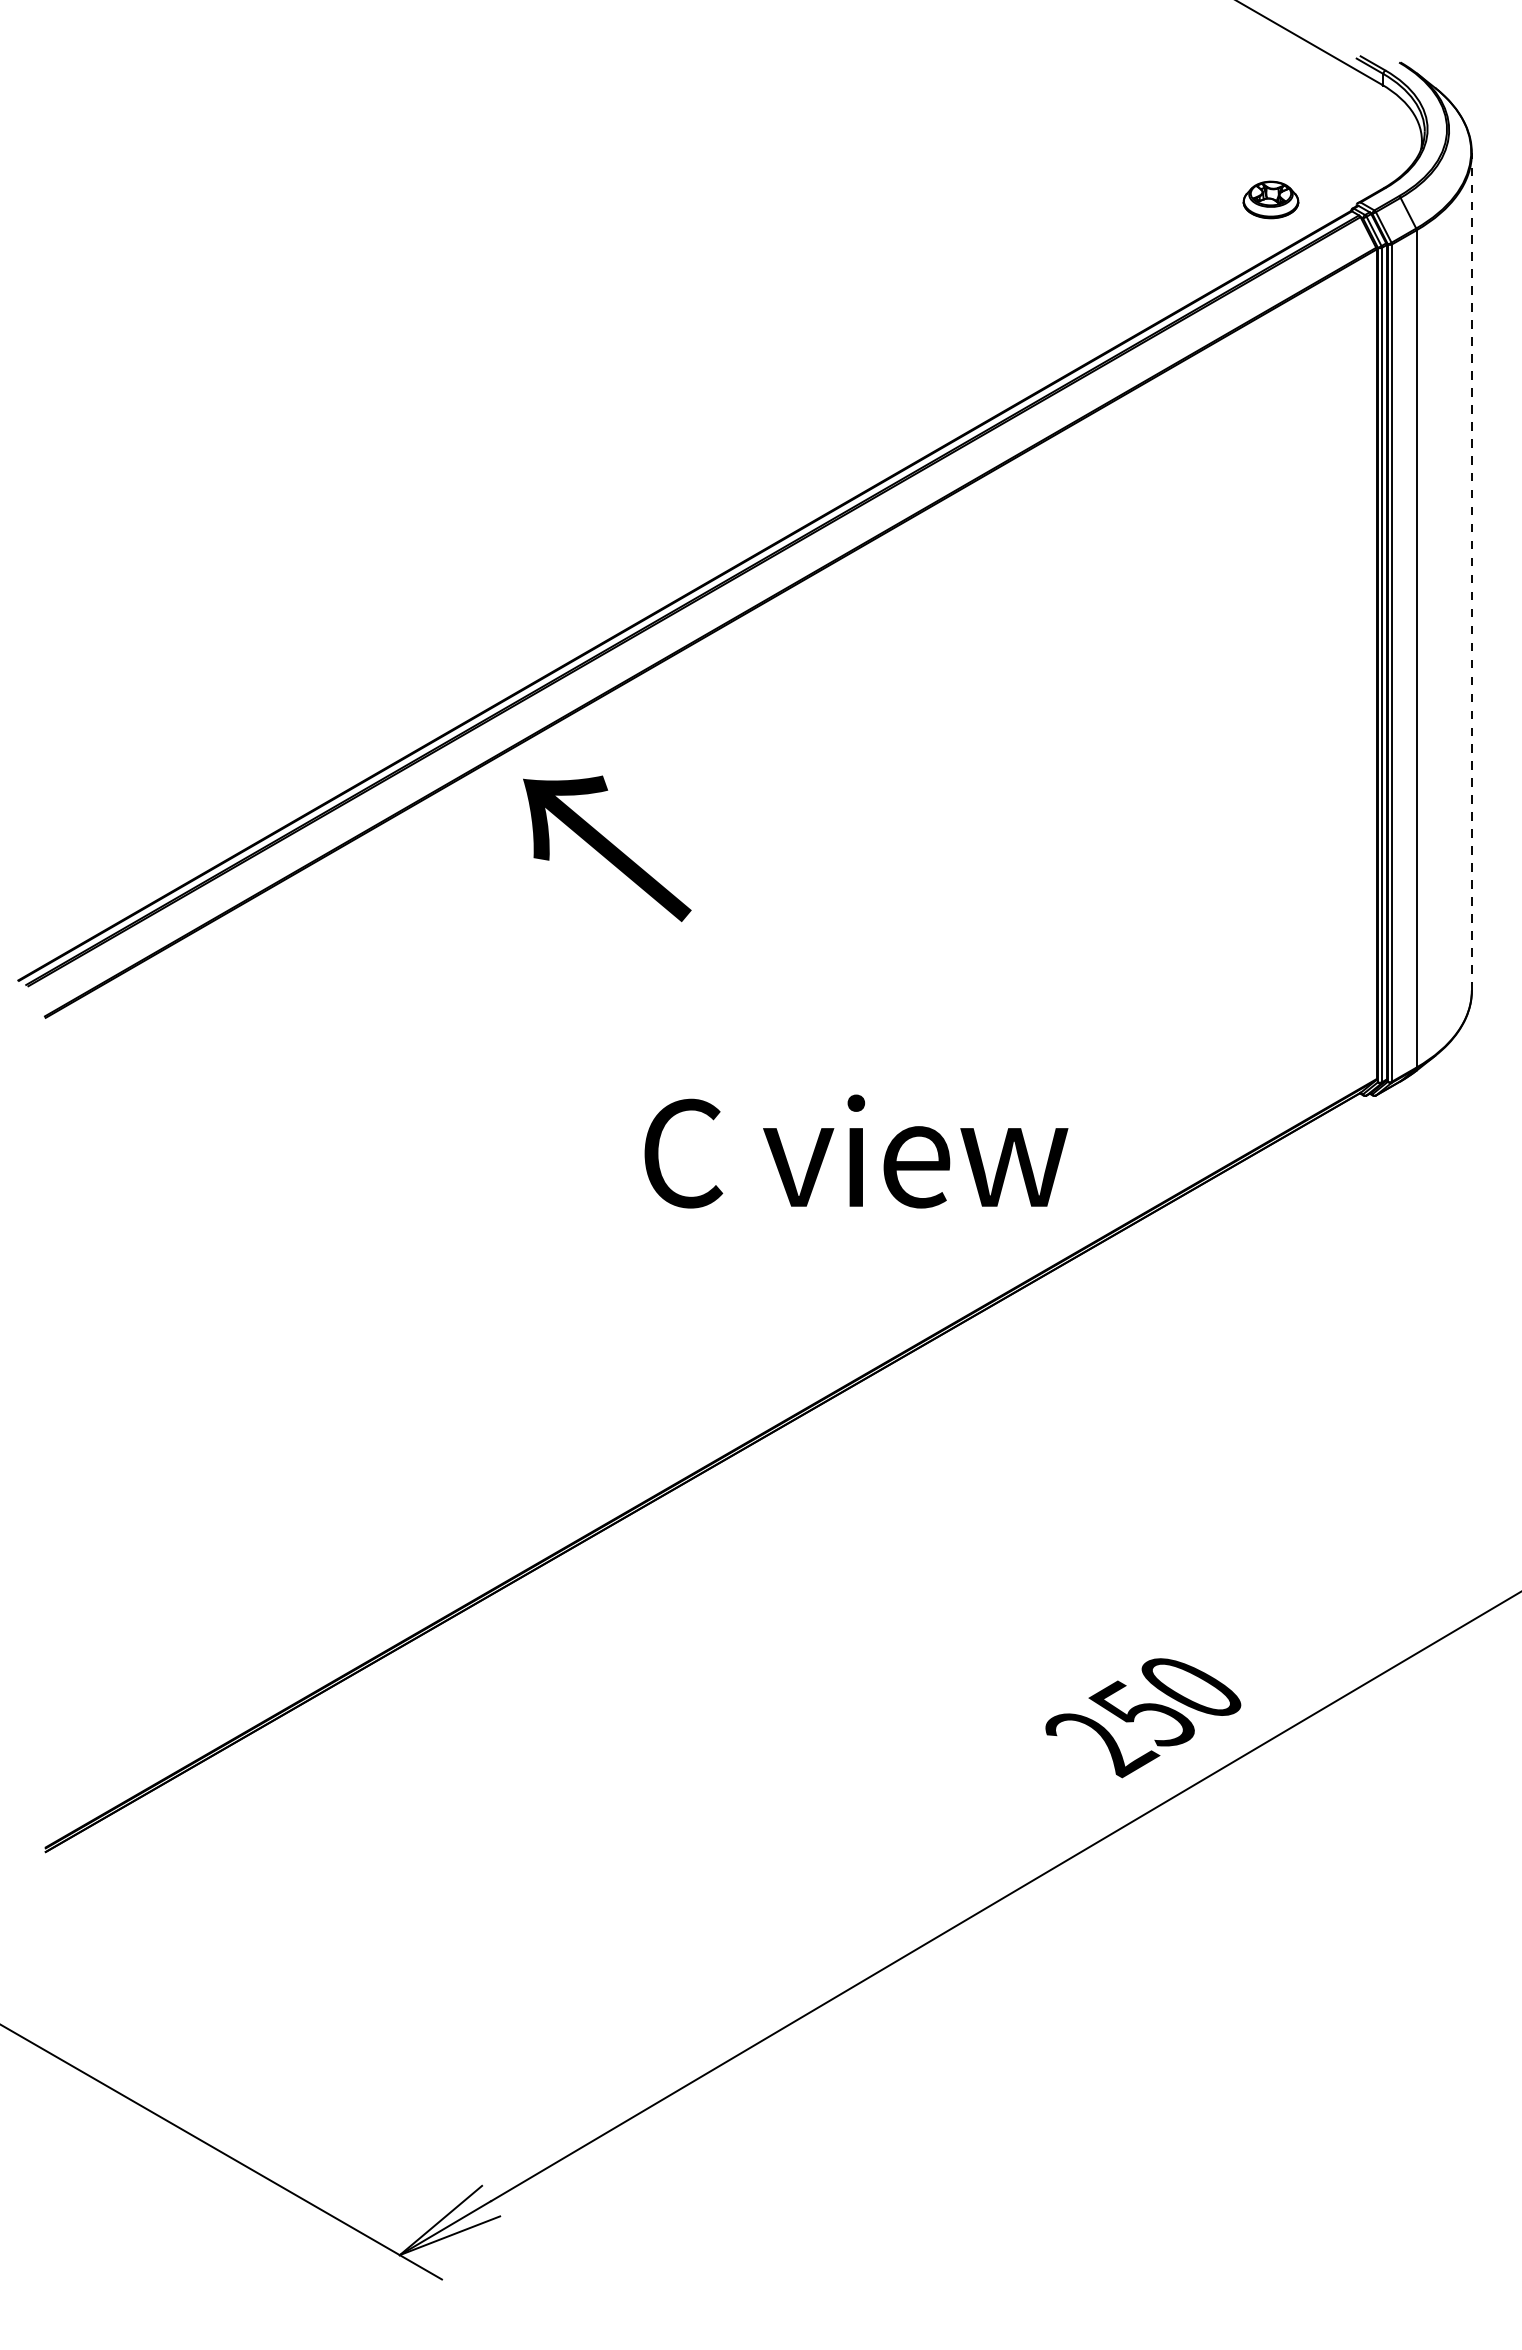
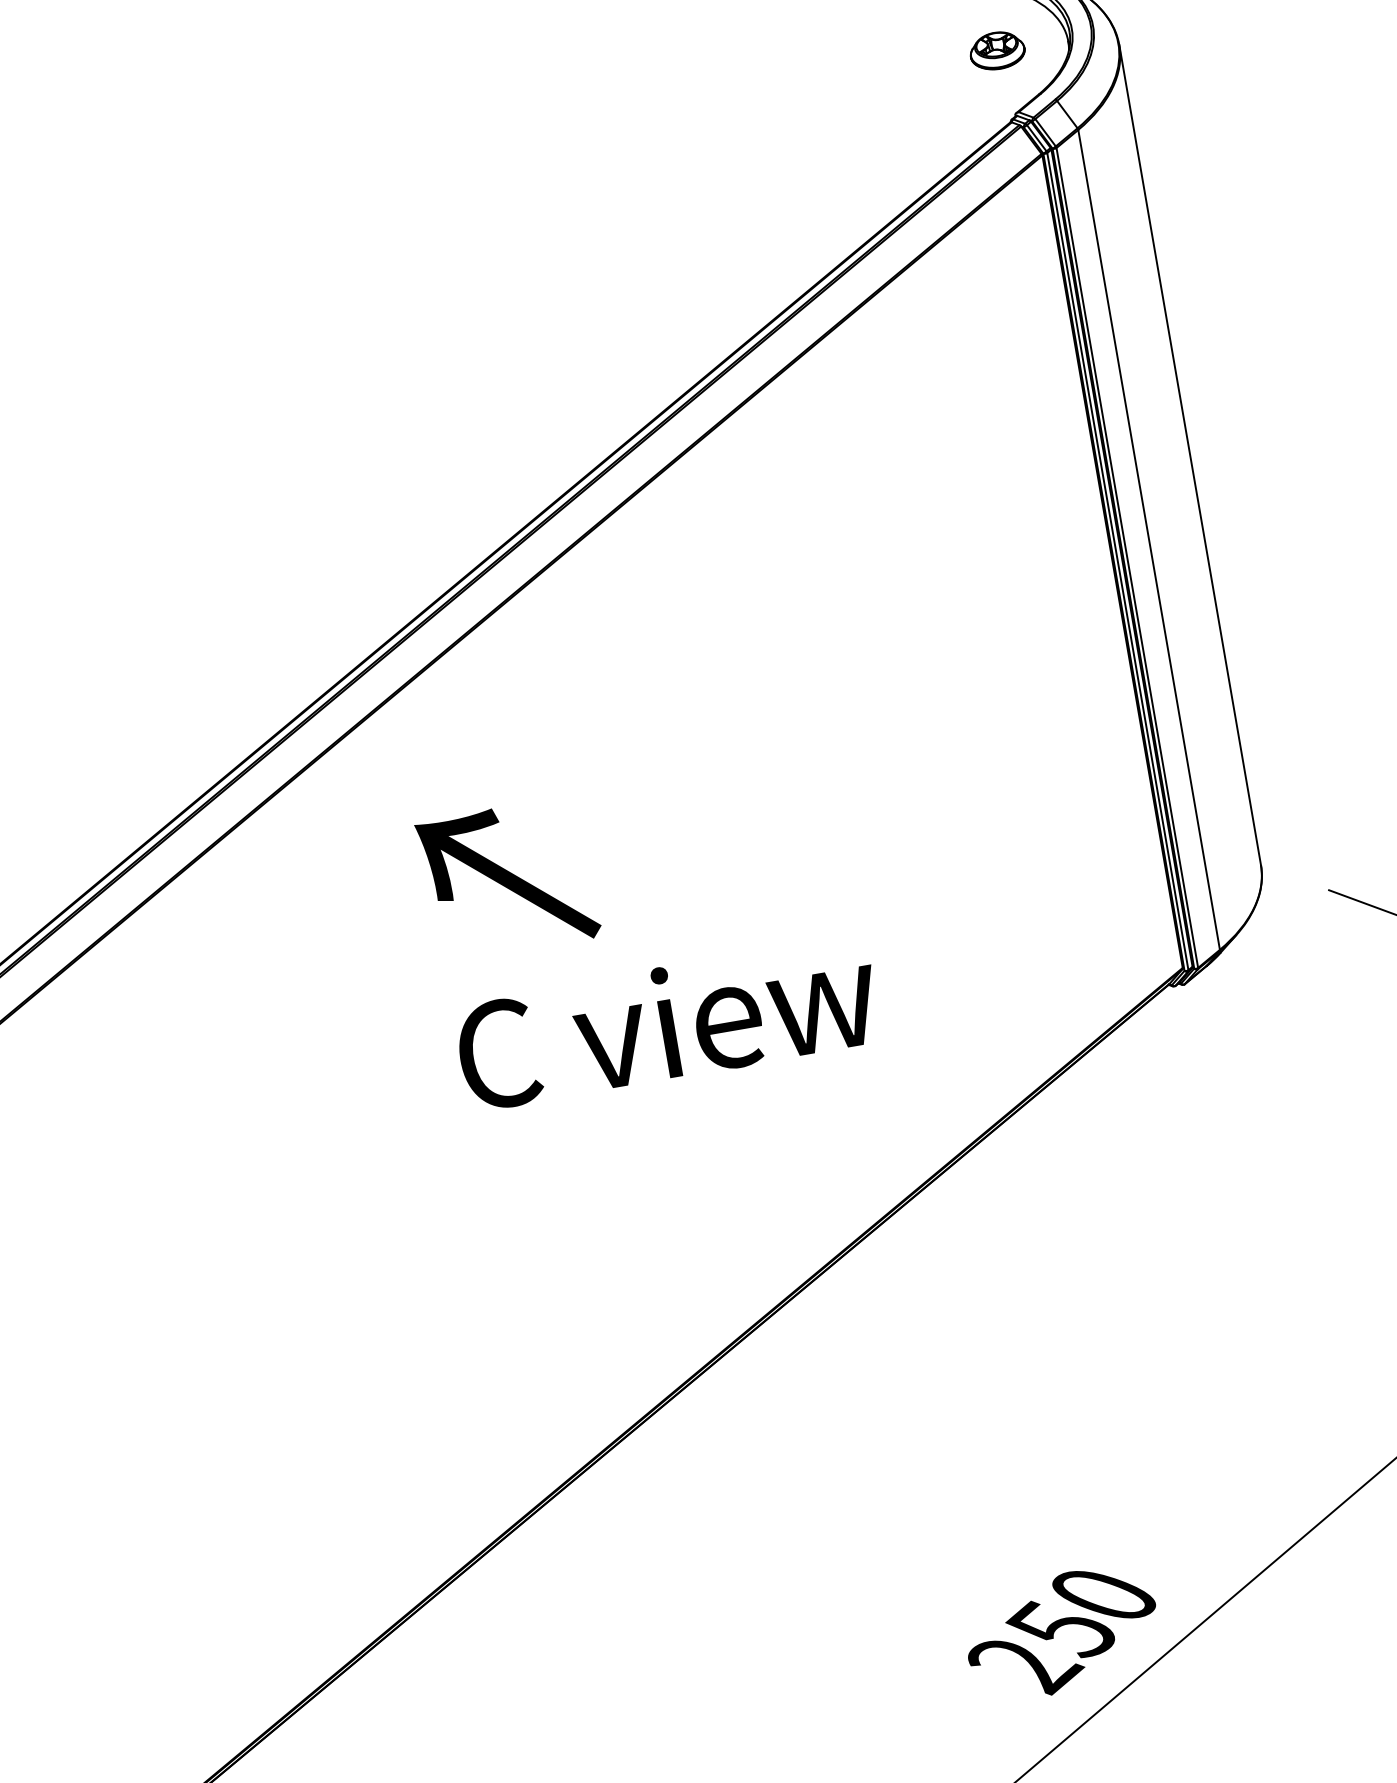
part: (1270, 199) -> (996, 50), moved
line: (1471, 571) -> (1189, 454), dashed -> solid
text: (607, 848) -> (508, 879), moved
text: (856, 1151) -> (667, 1023), moved

